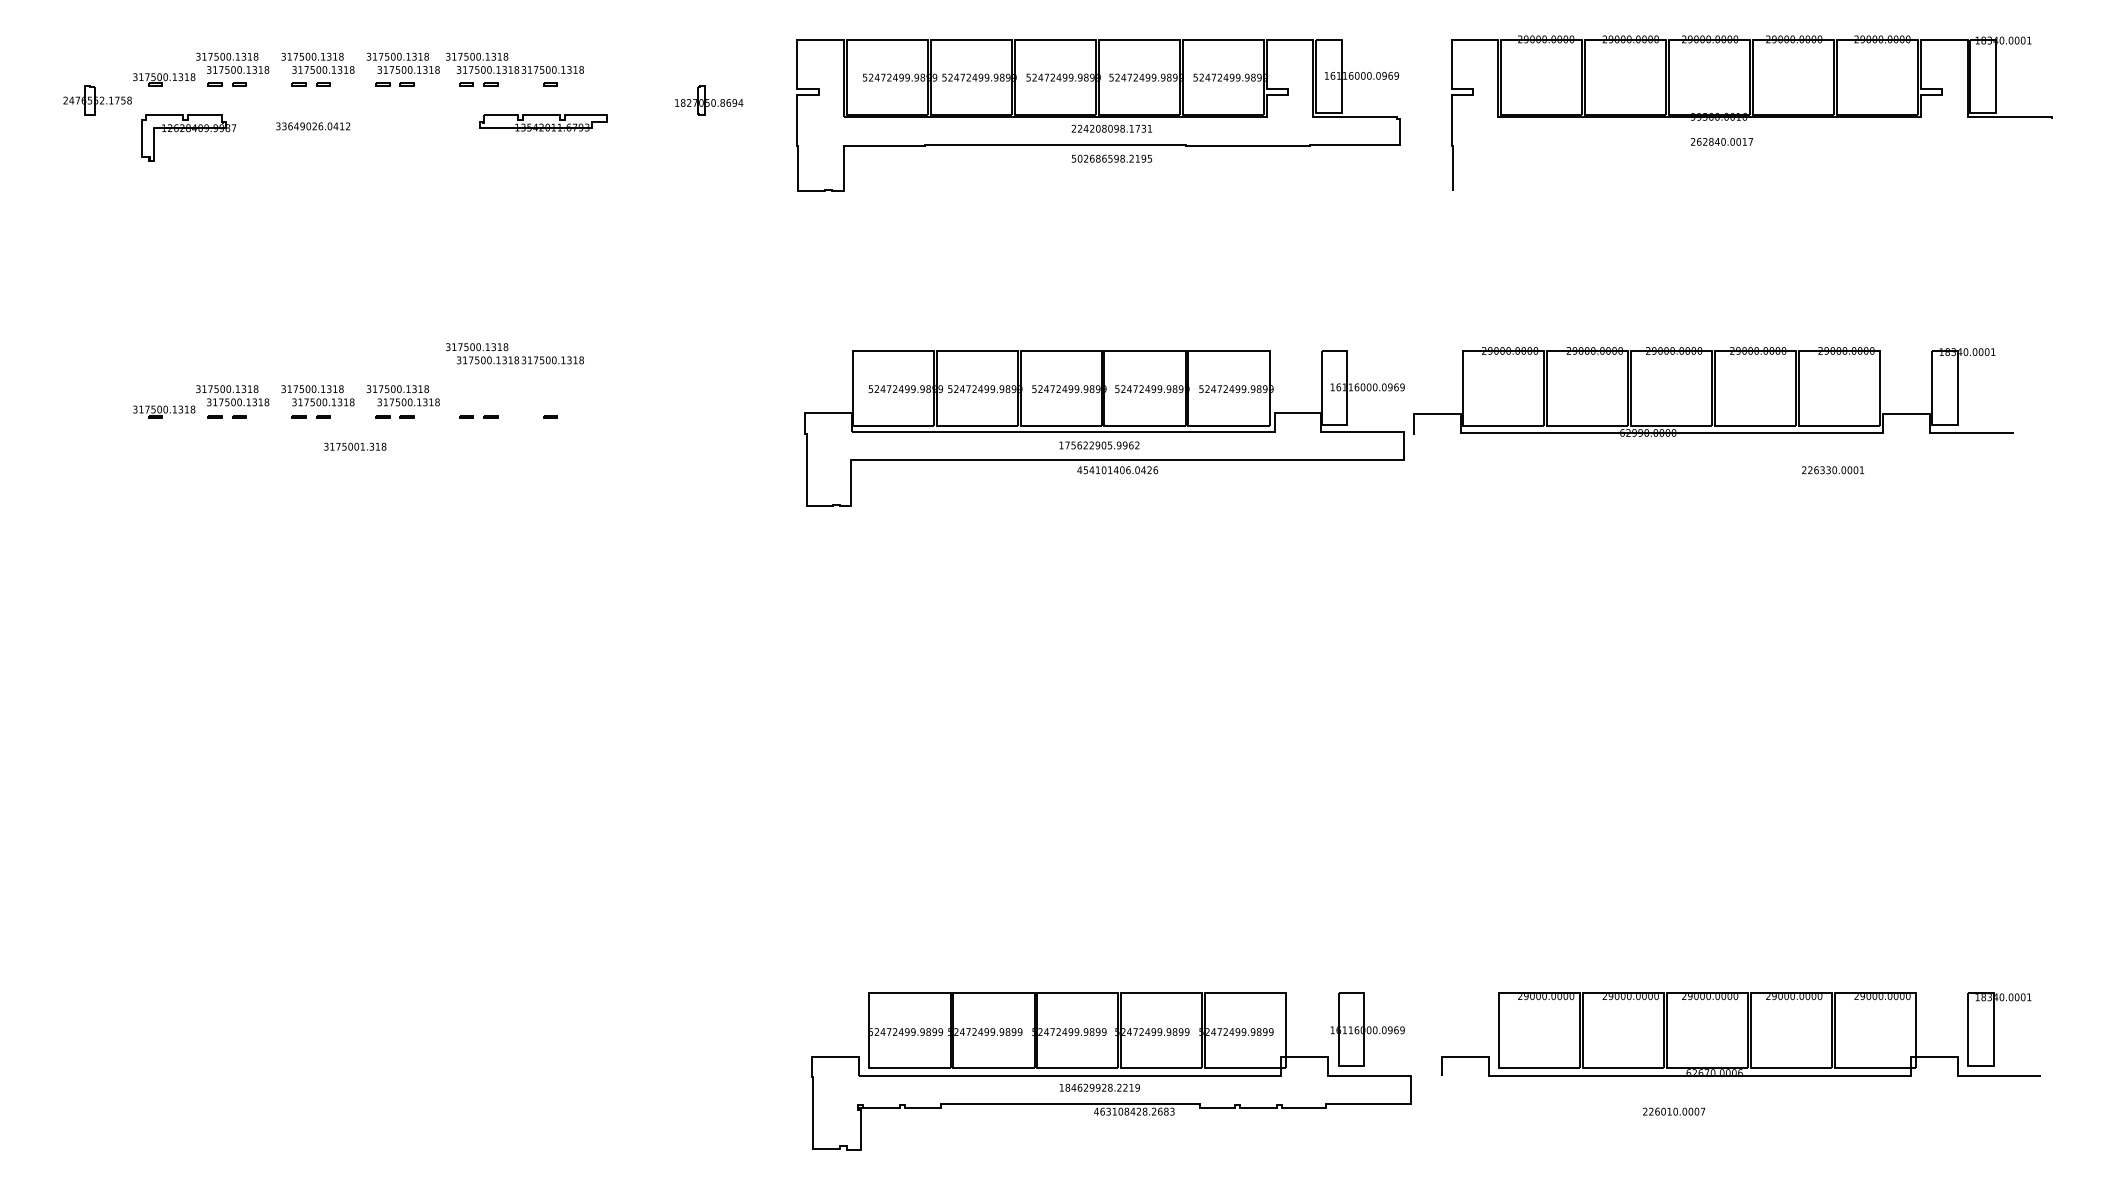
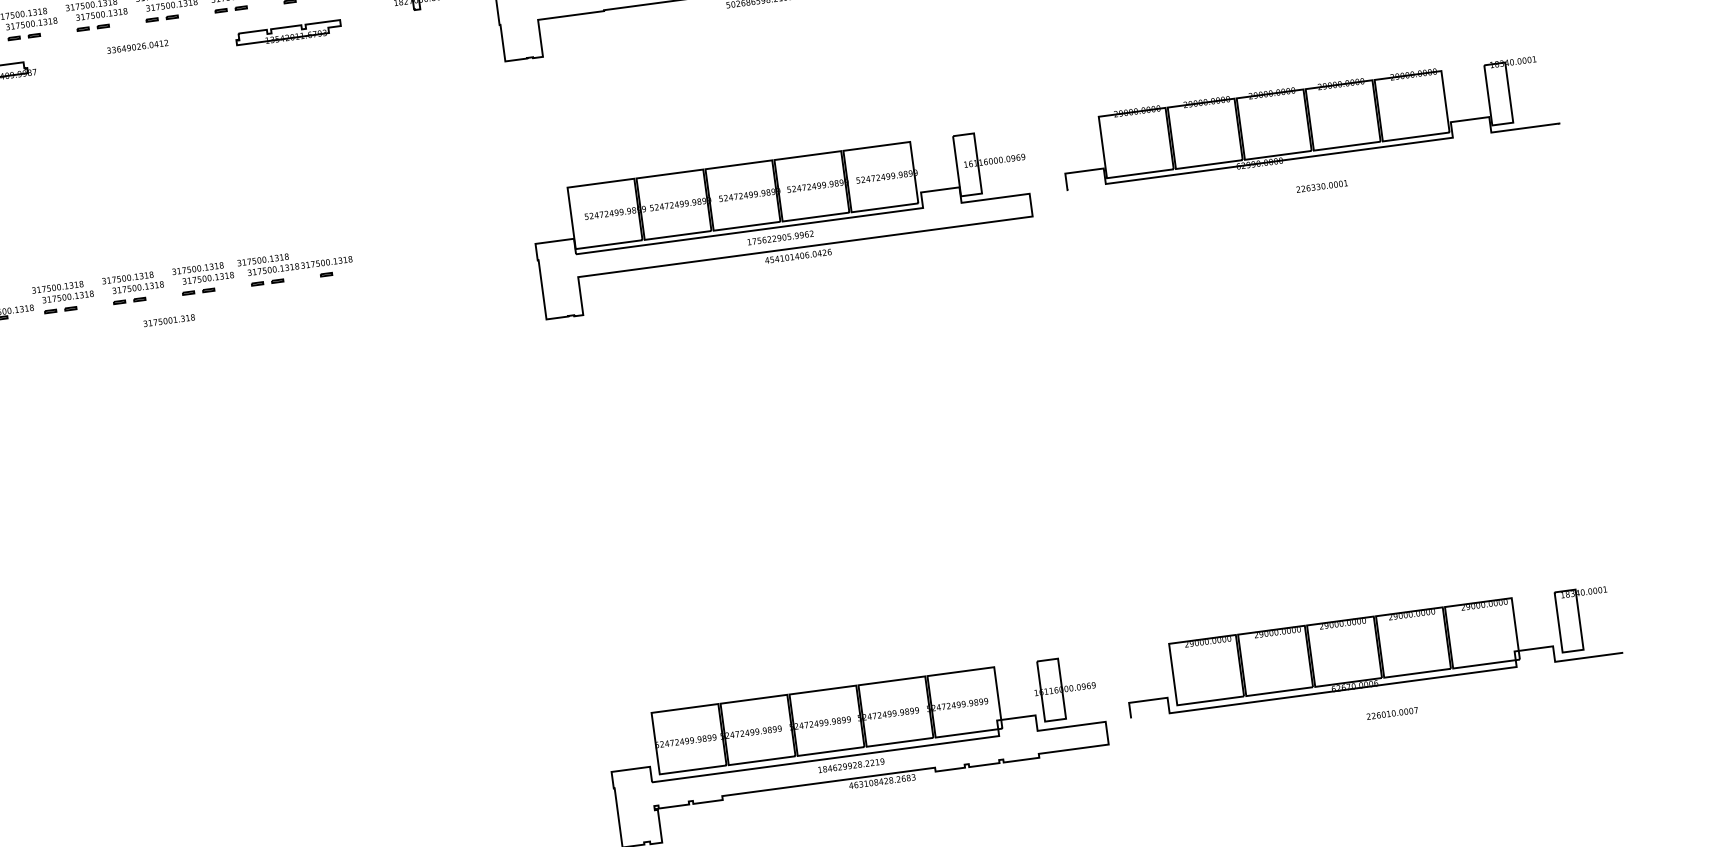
text: (313, 126) -> (137, 46), moved
text: (514, 353) -> (294, 261), moved
part: (1713, 391) -> (1308, 122), moved
text: (1833, 470) -> (1322, 186), moved
text: (1674, 1111) -> (1392, 713), moved

